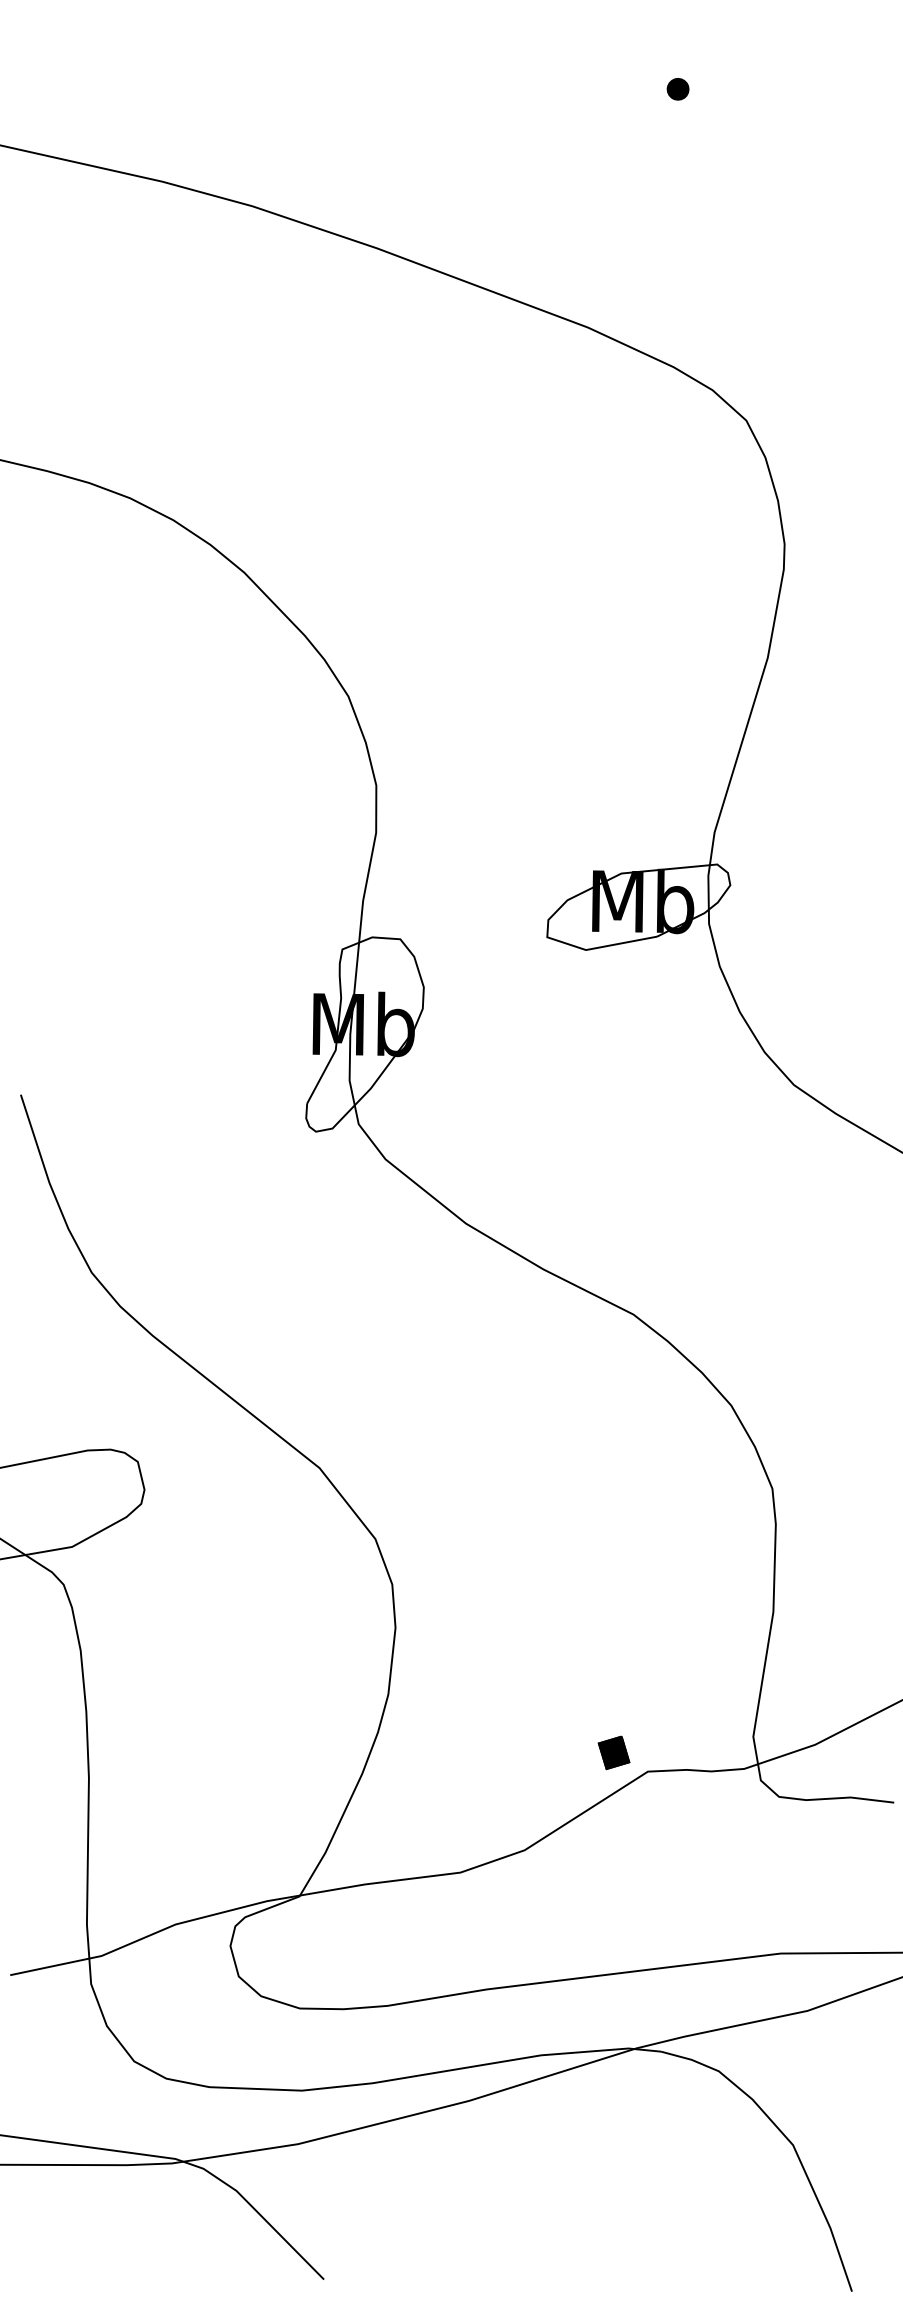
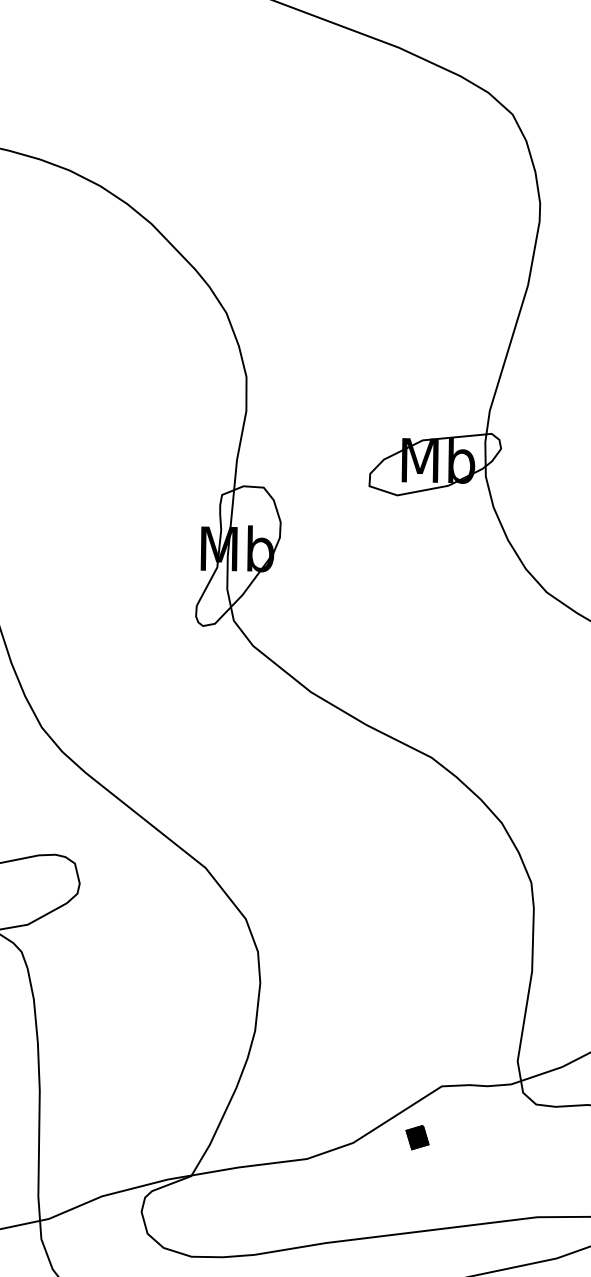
part: (613, 1752) -> (417, 1137), moved

